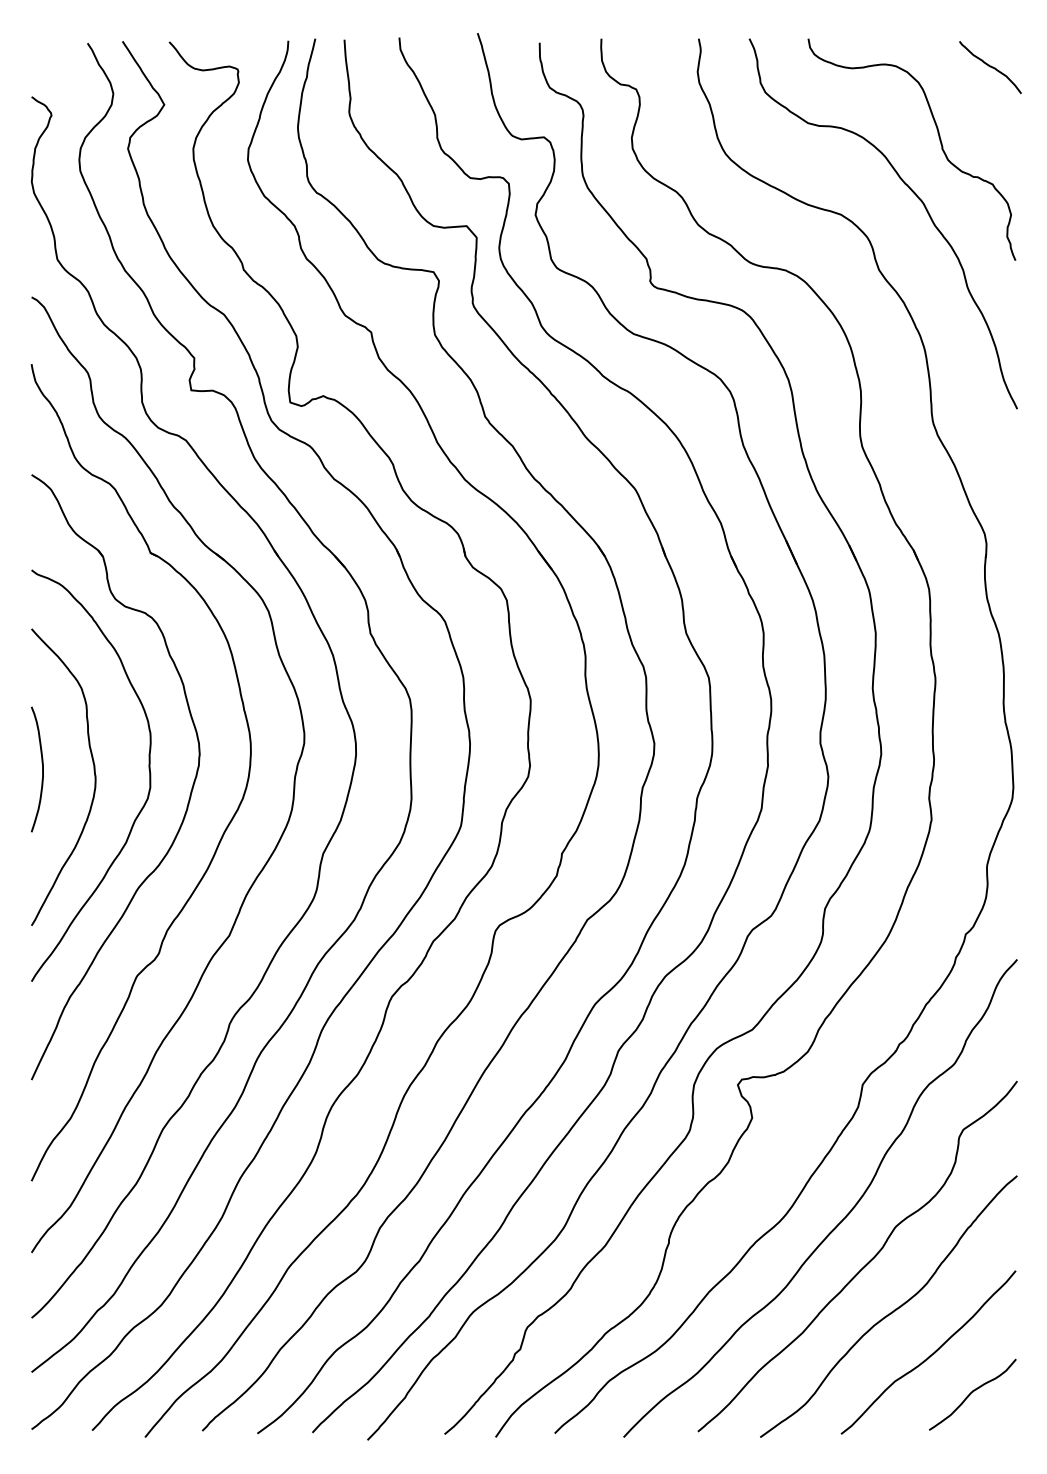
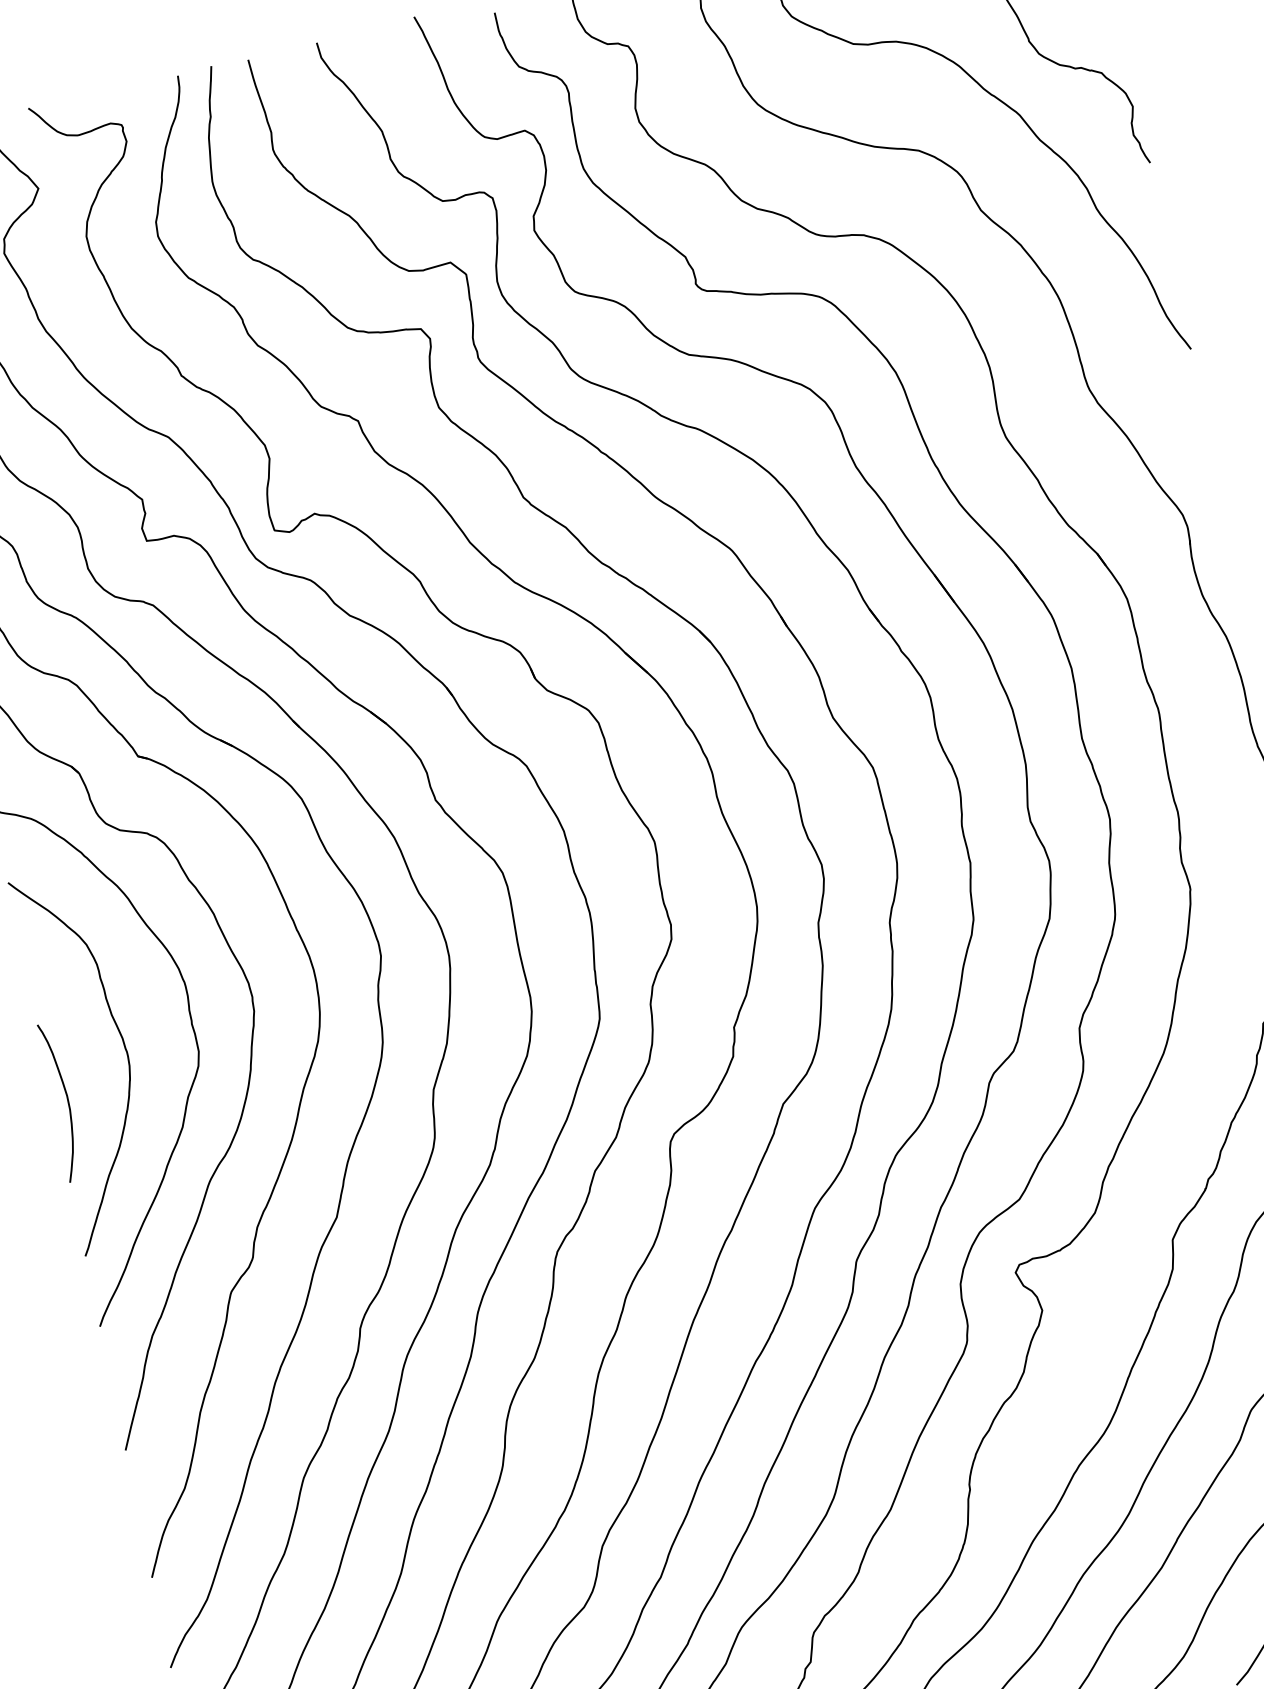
curve: (42, 769) -> (67, 1100), moved

